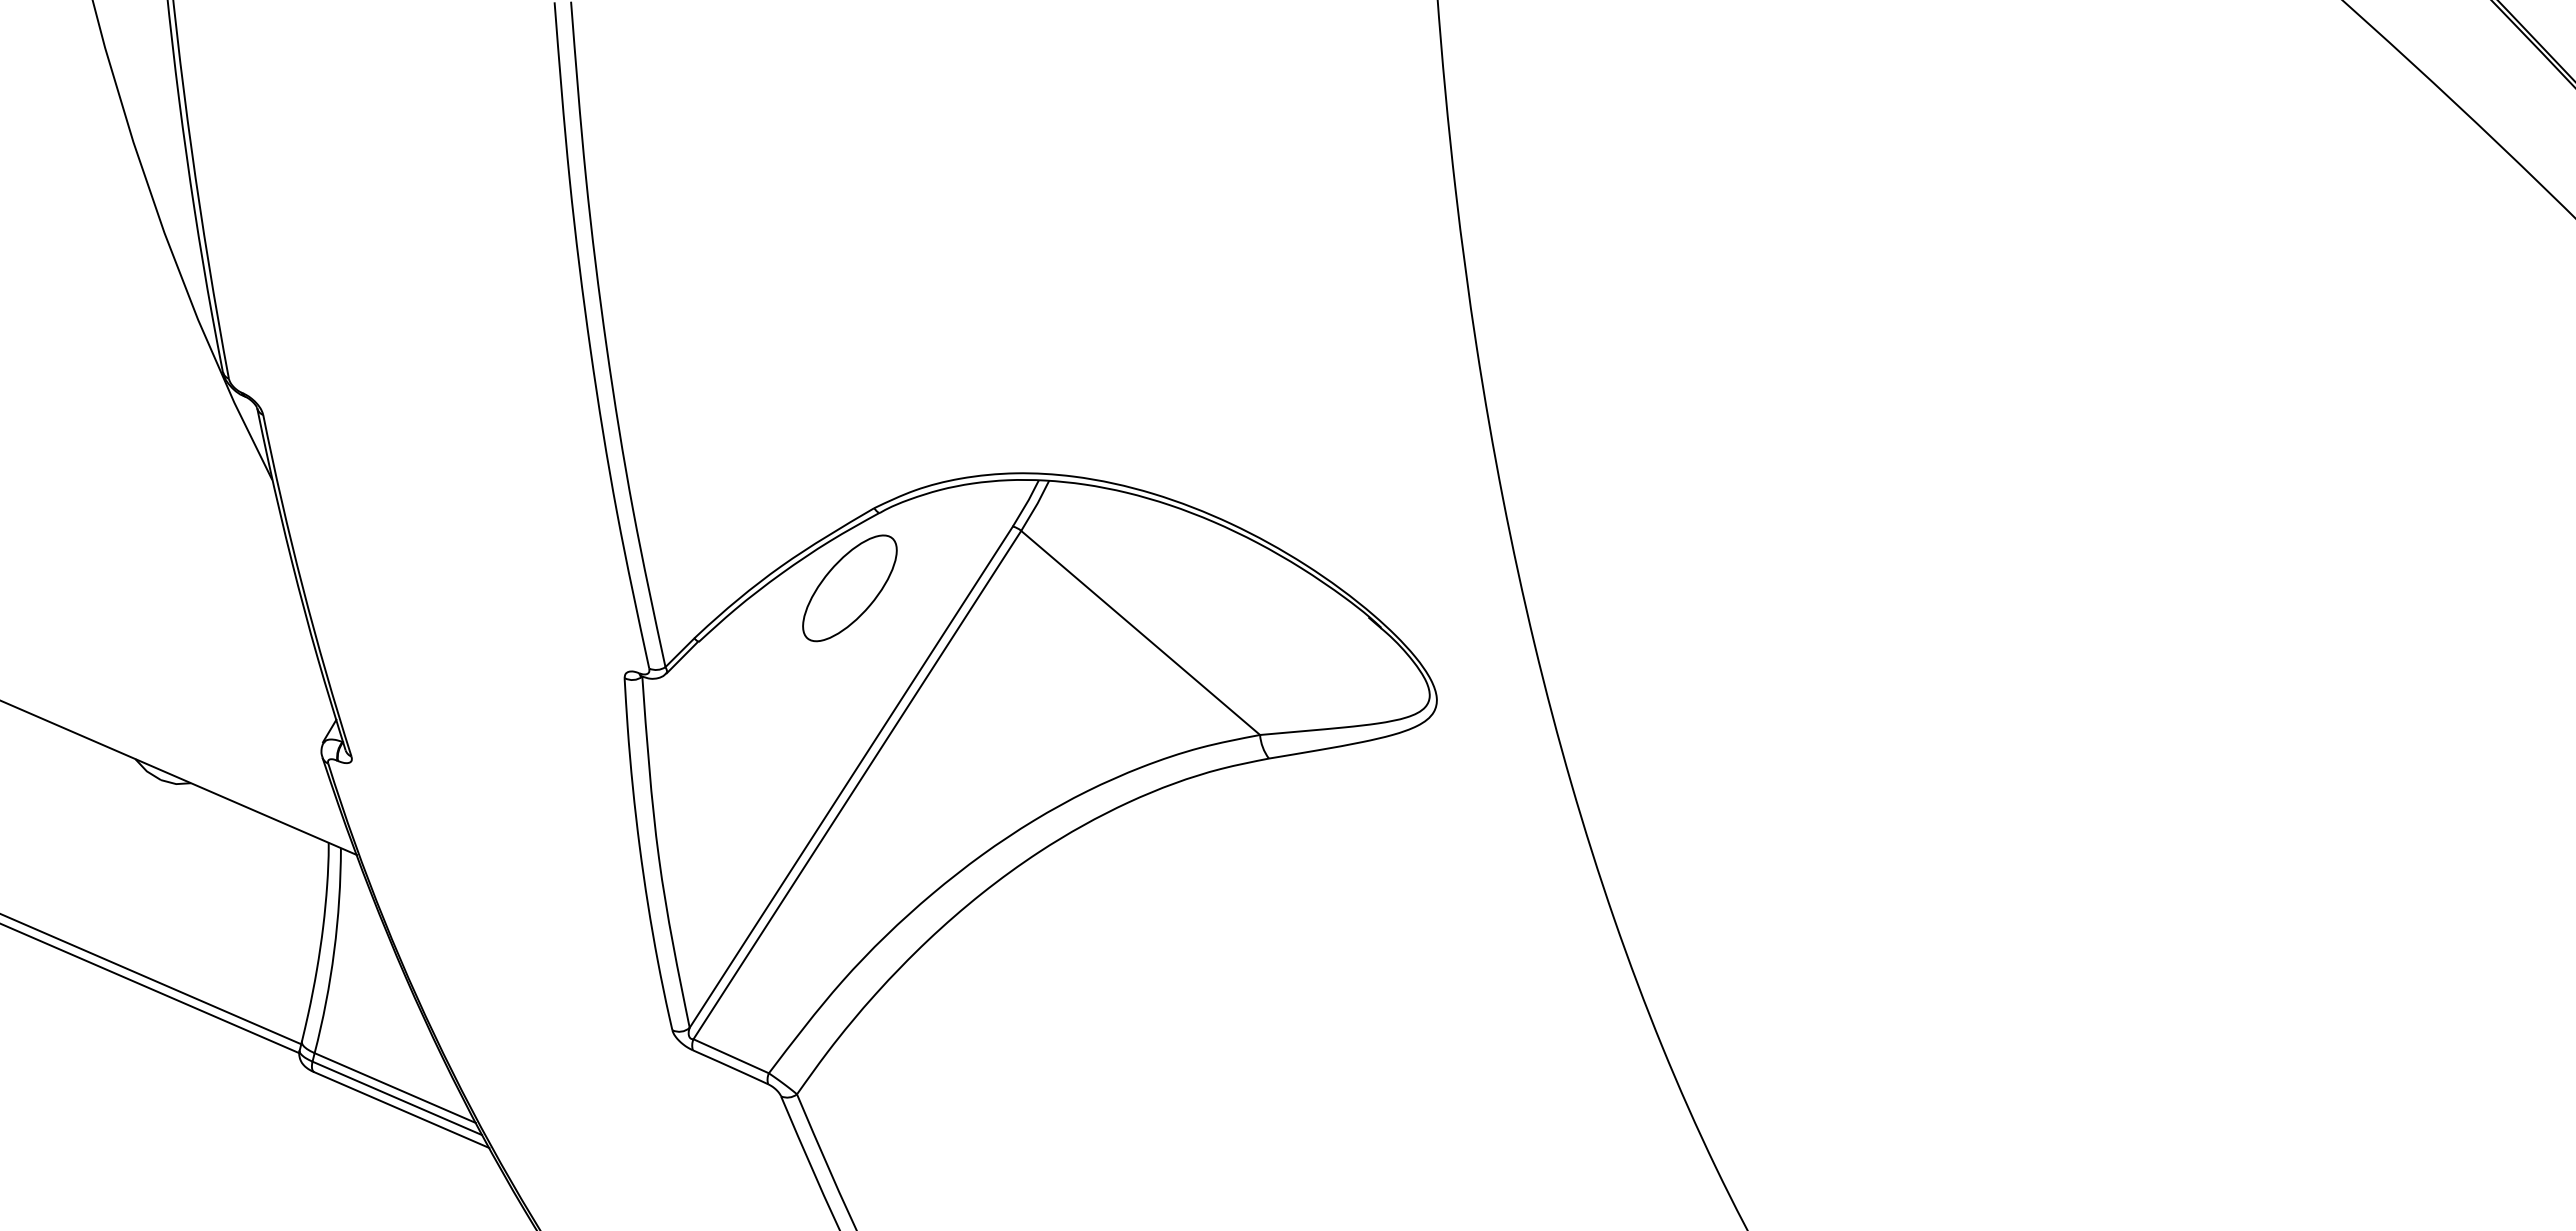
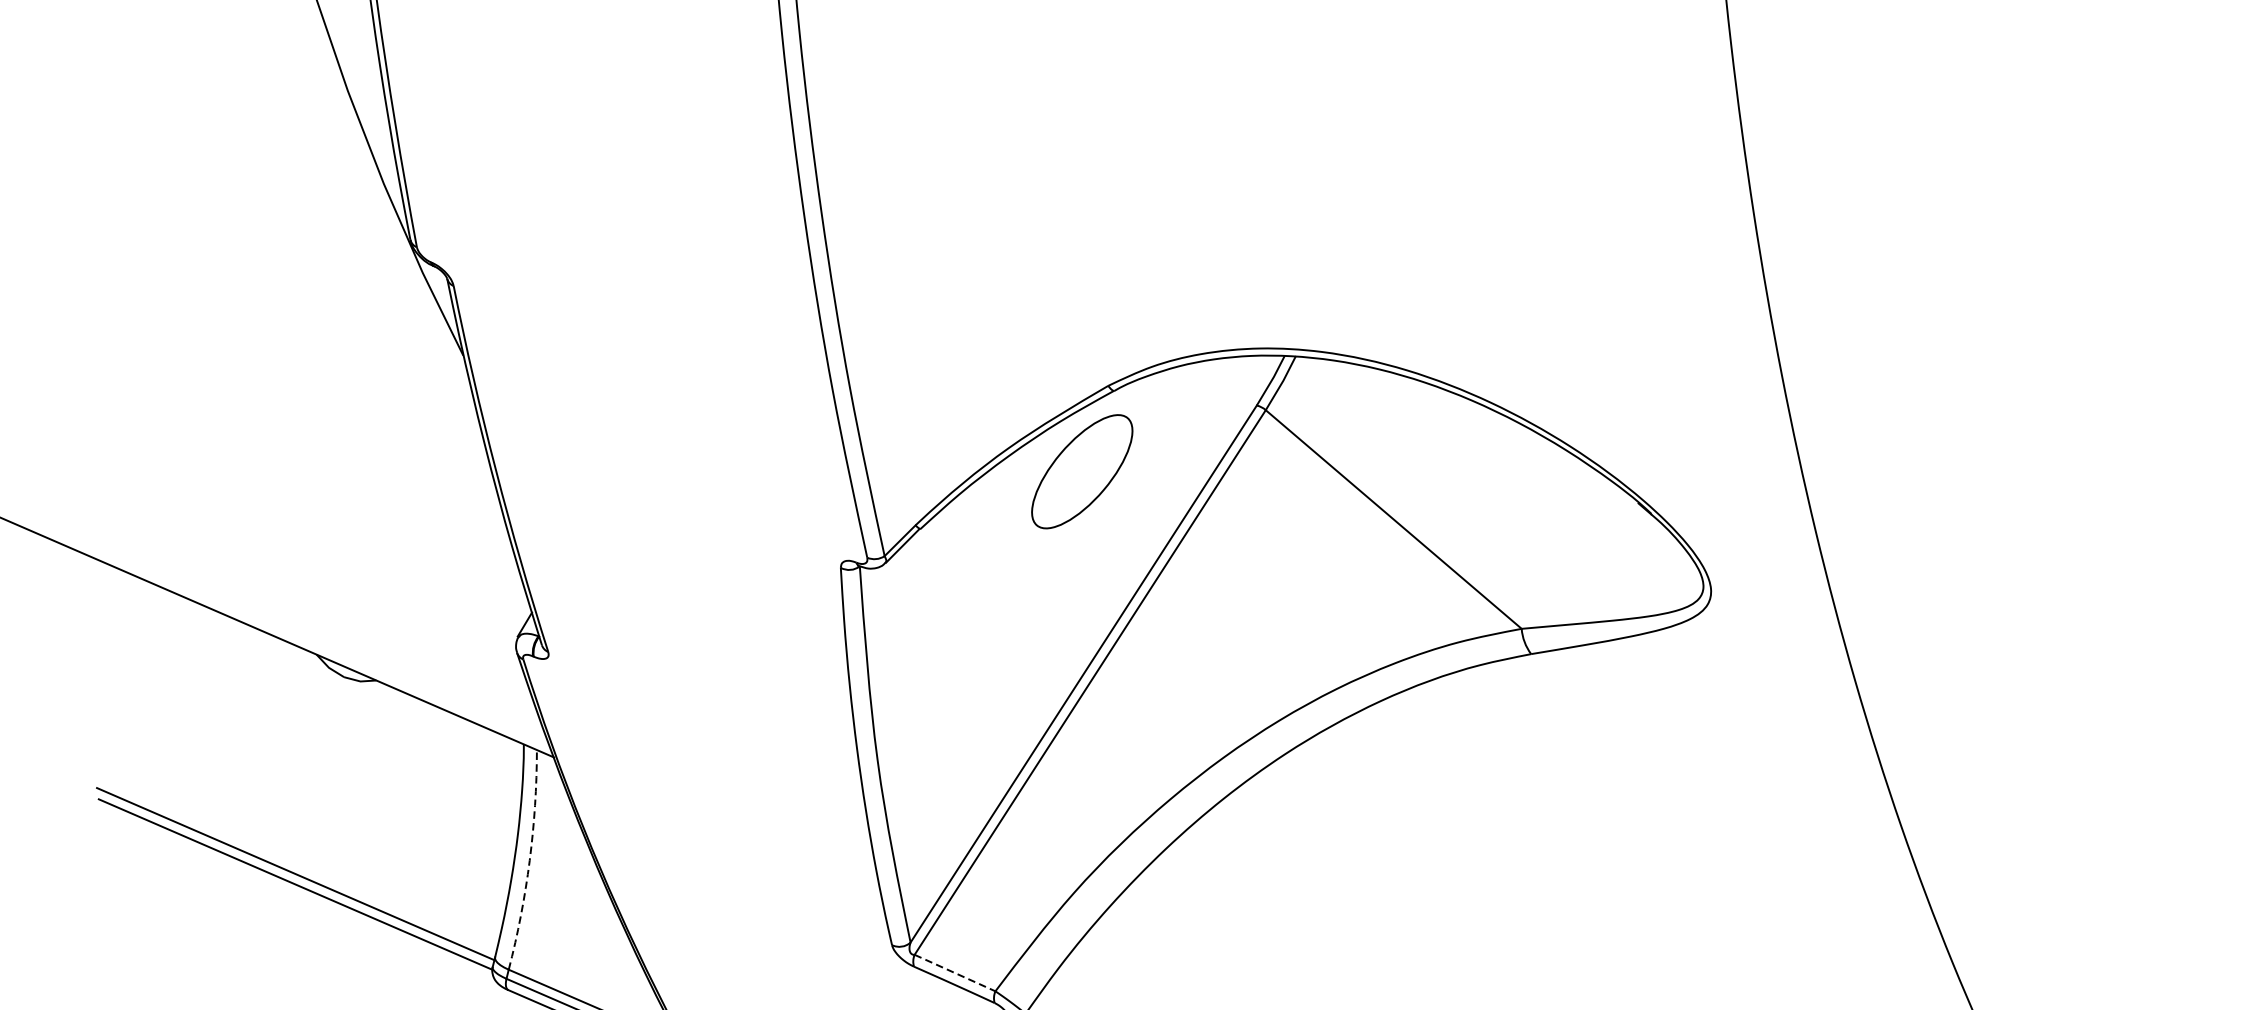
arc: (334, 951) -> (530, 860), solid -> dashed
line: (731, 1056) -> (955, 973), solid -> dashed

